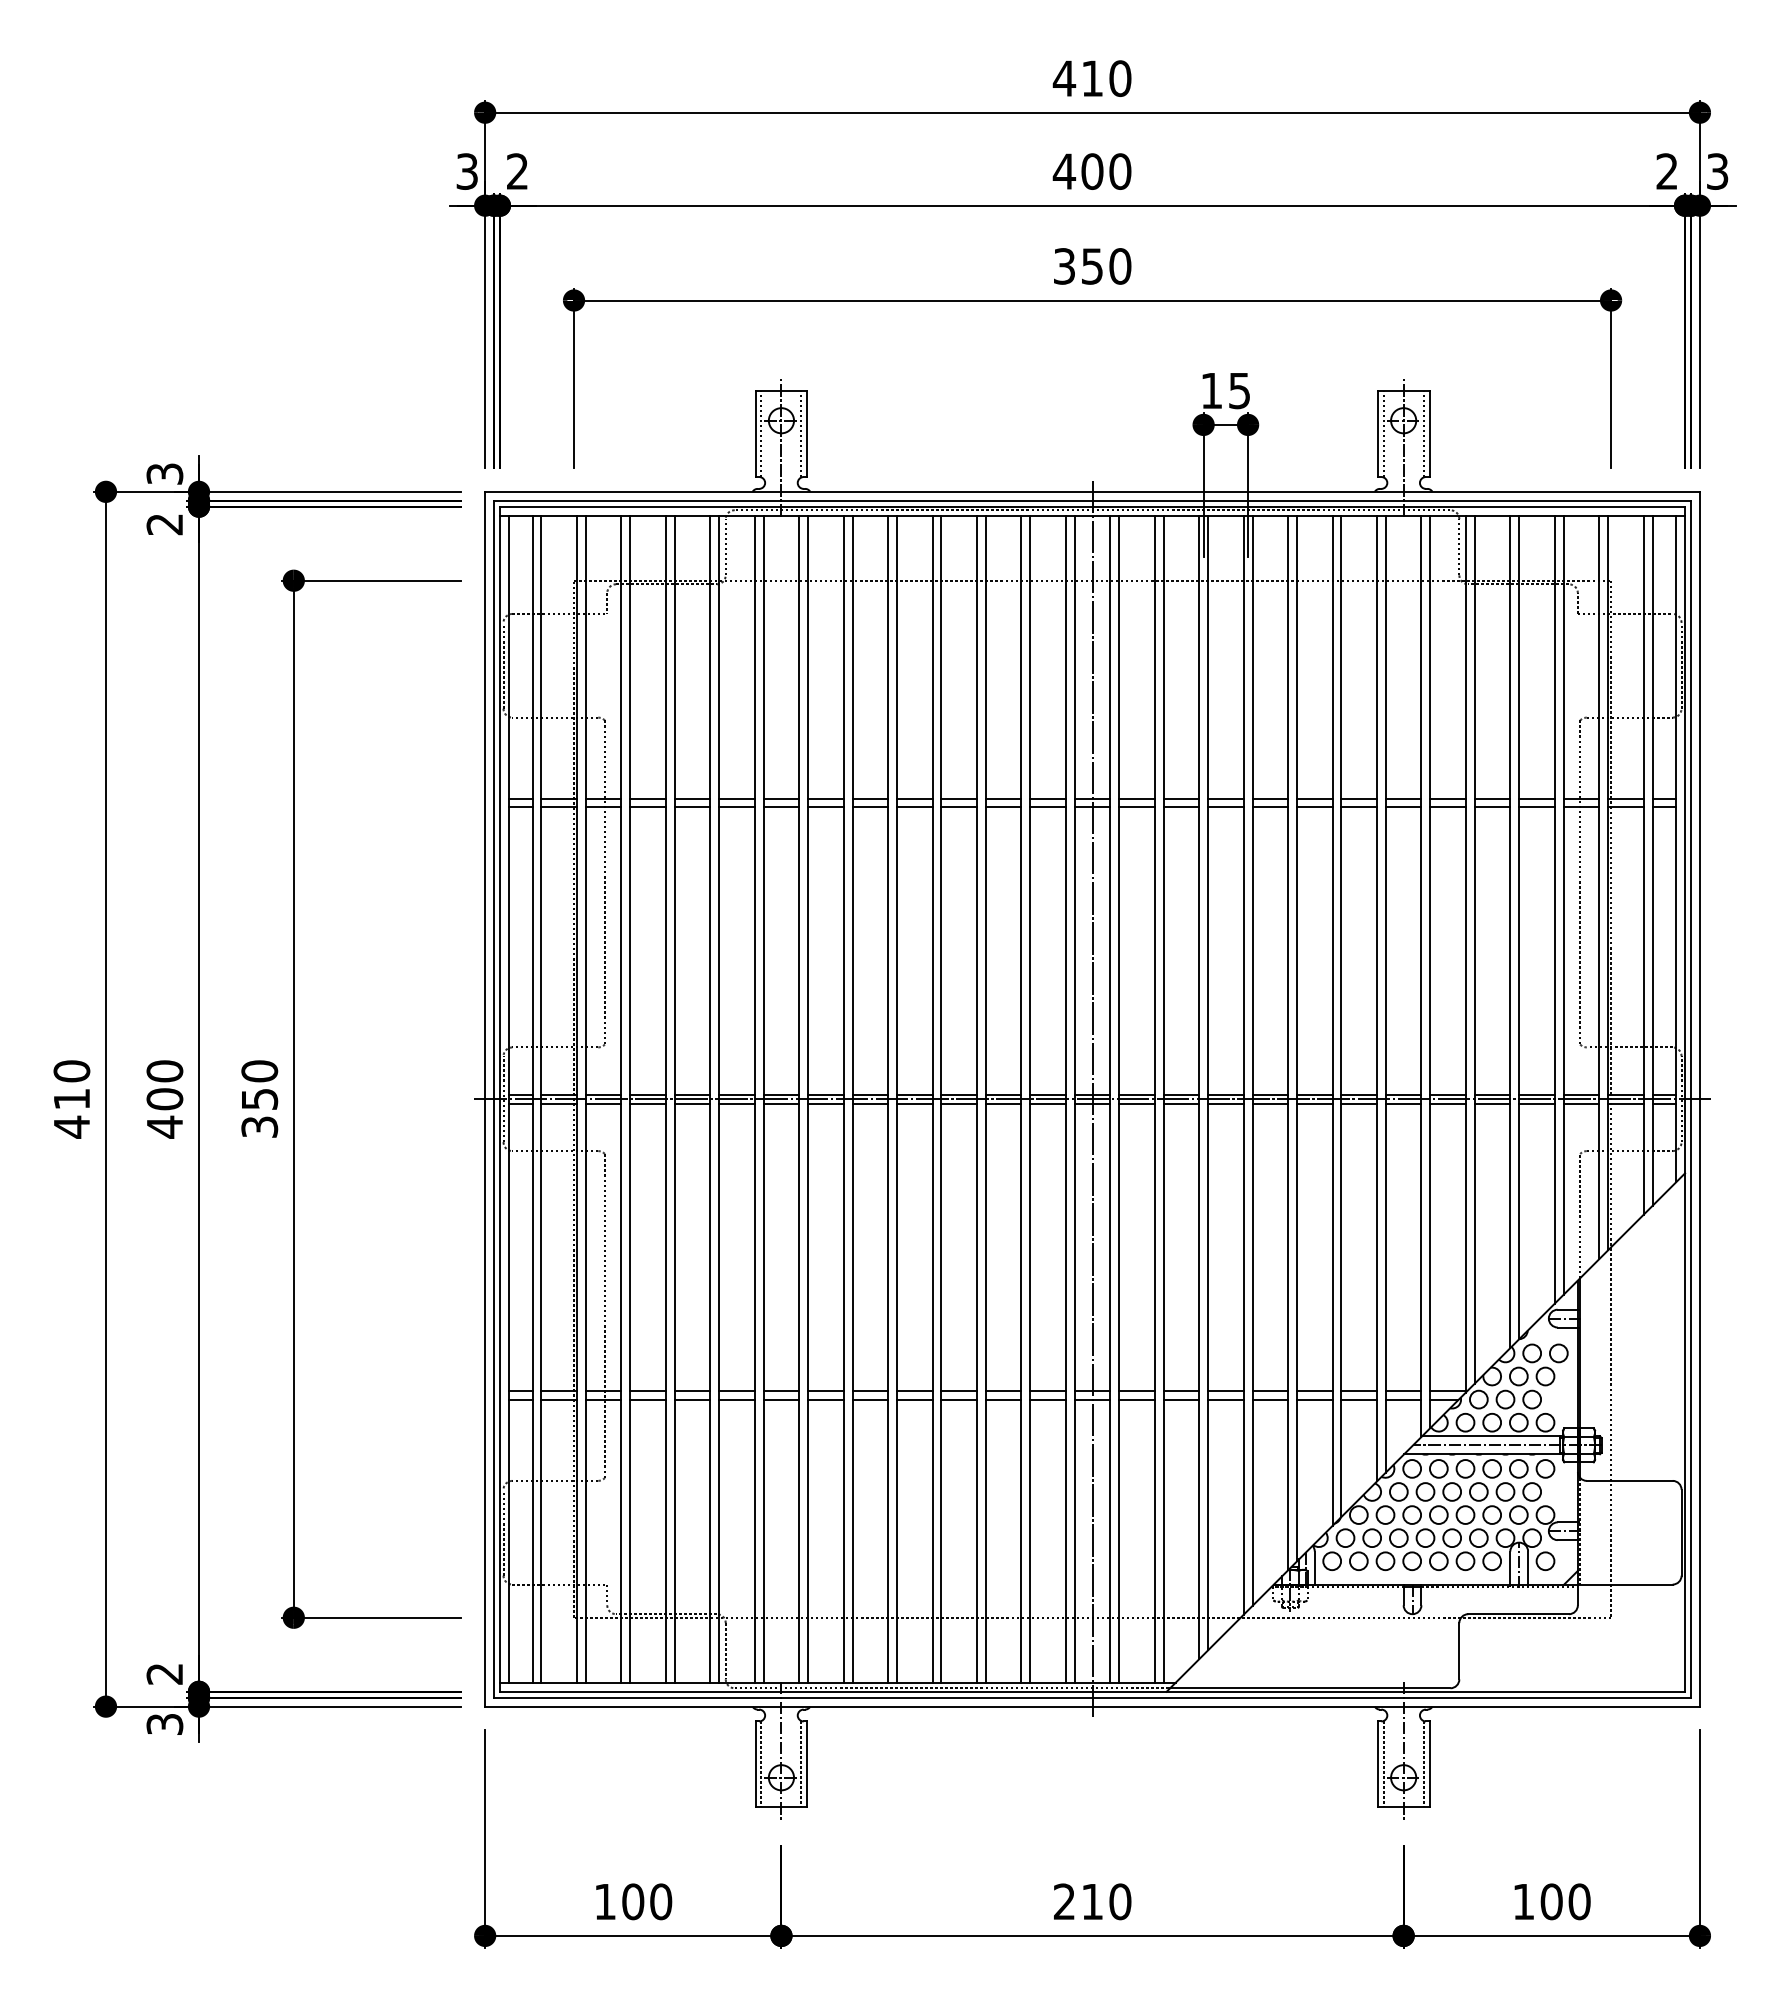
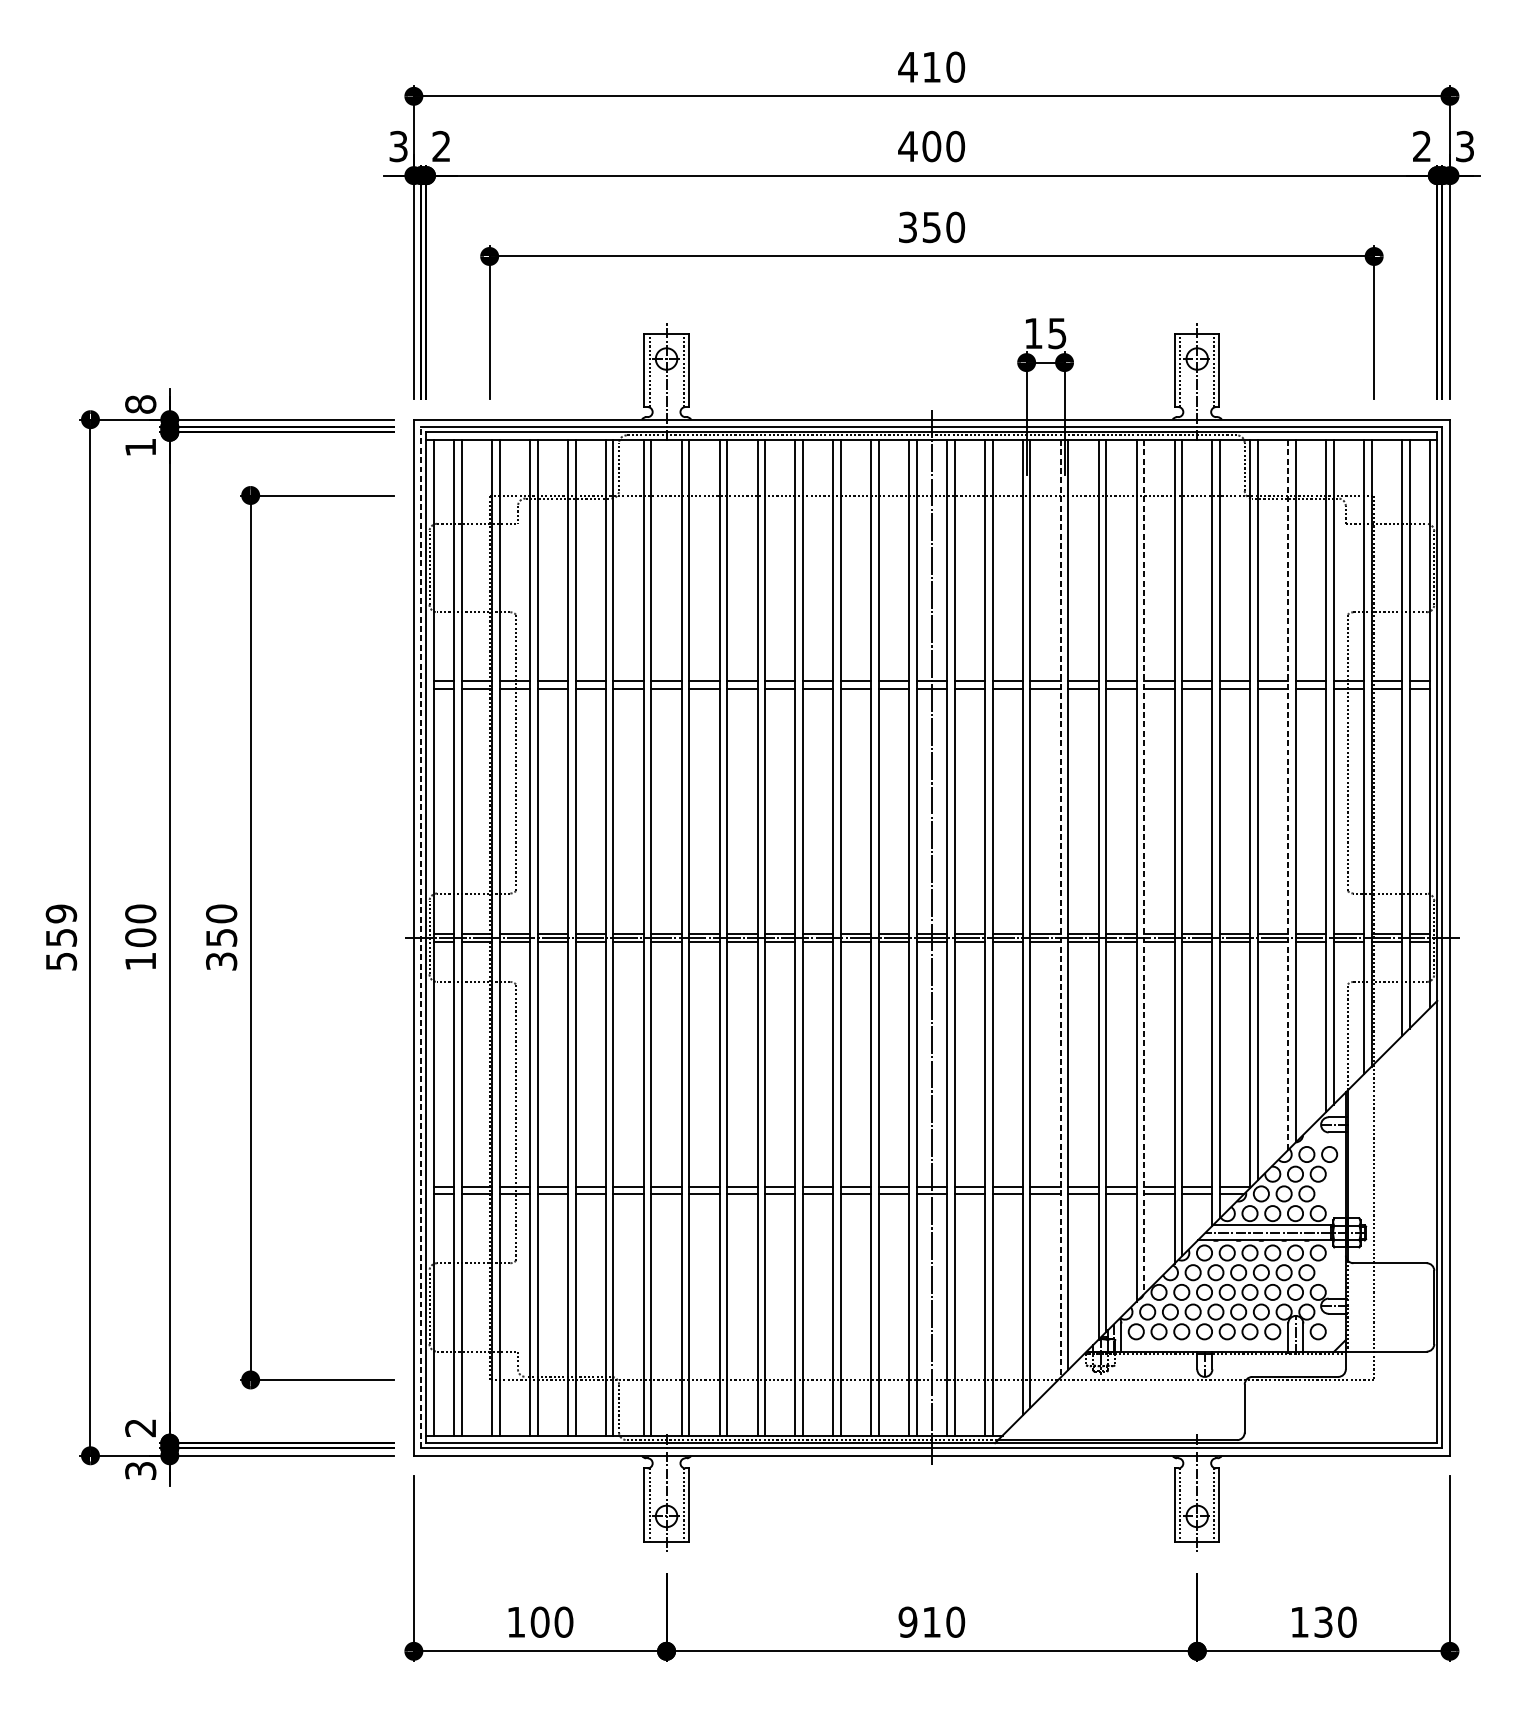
text: (164, 473) -> (140, 404), 3 -> 8
text: (164, 524) -> (140, 447), 2 -> 1
line: (1510, 932) -> (1288, 795), solid -> dashed
line: (1341, 1016) -> (1144, 867), solid -> dashed
line: (1243, 1065) -> (1060, 908), solid -> dashed
text: (71, 1099) -> (61, 937), 410 -> 559
line: (494, 1099) -> (421, 937), solid -> dashed
text: (164, 1126) -> (140, 960), 400 -> 100
text: (1064, 1901) -> (907, 1621), 210 -> 910
text: (1551, 1901) -> (1323, 1621), 100 -> 130

